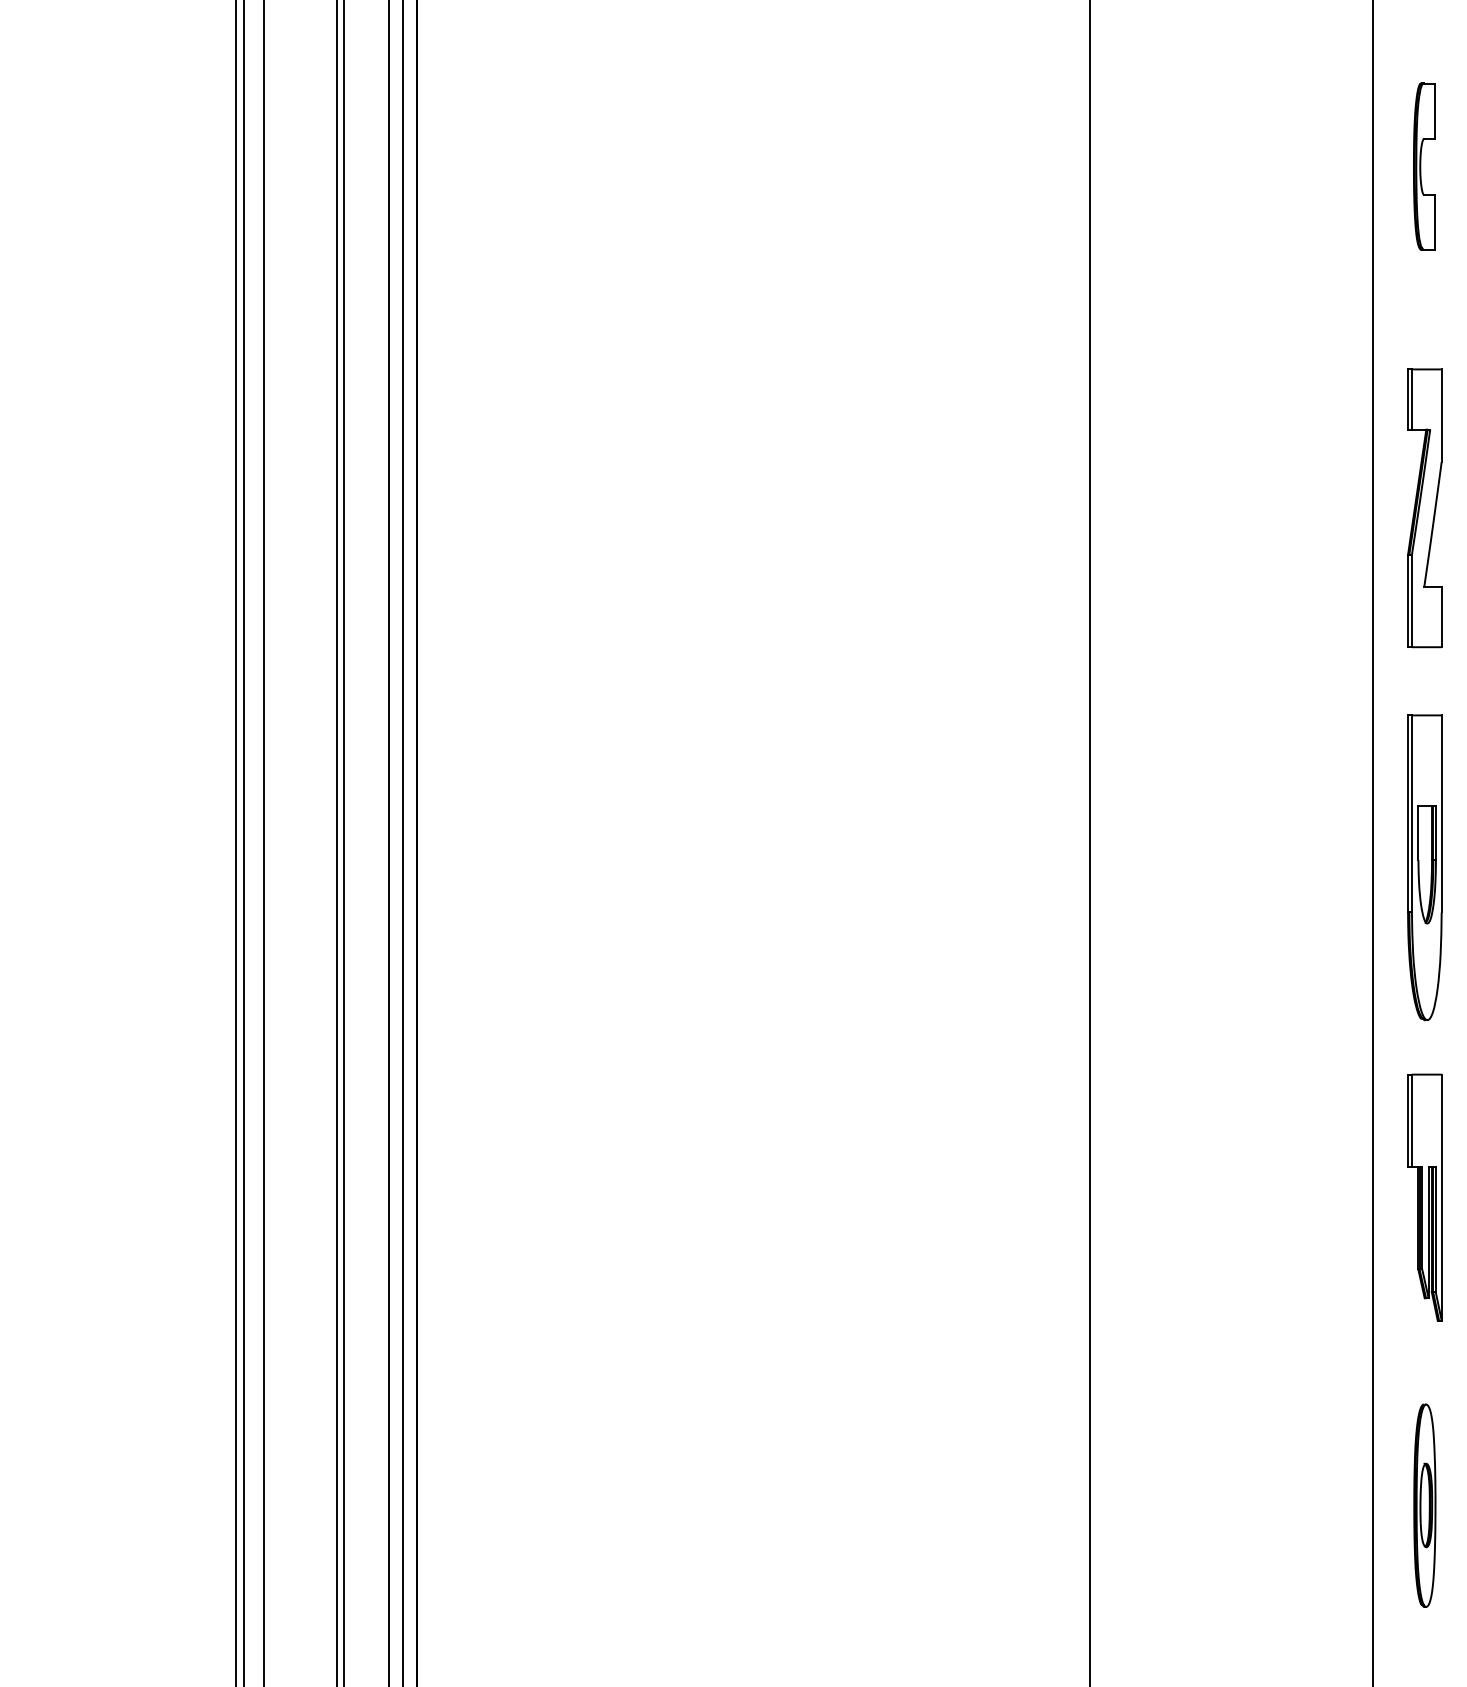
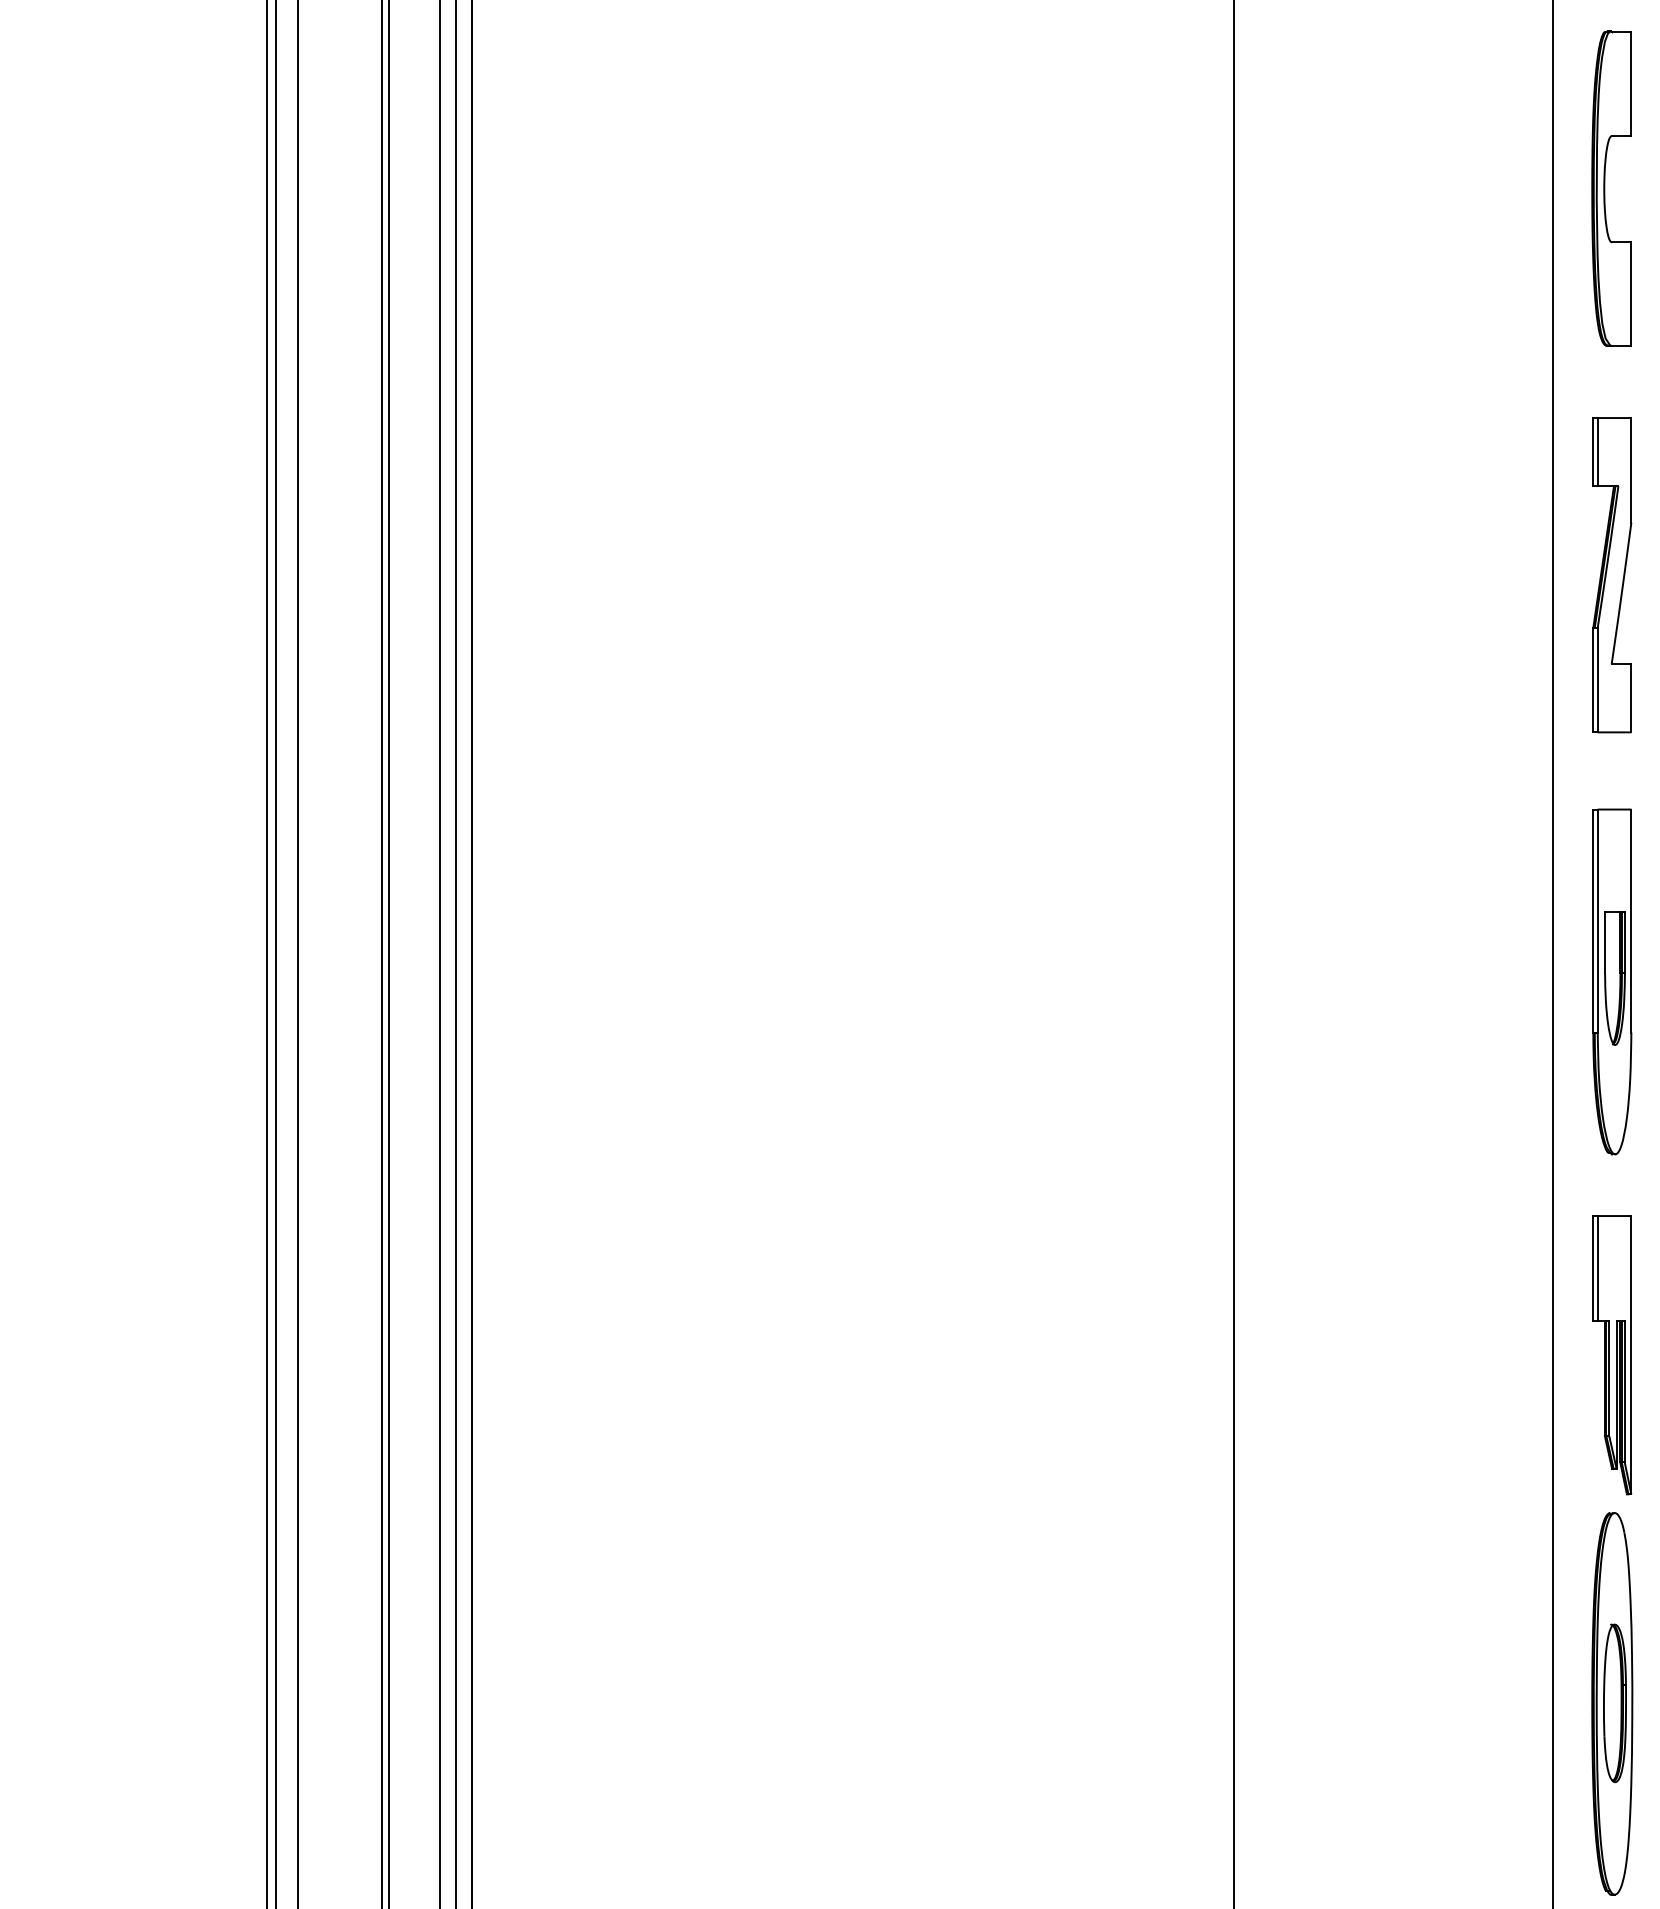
part: (1424, 166) -> (1611, 188), size x1.67
part: (1424, 1505) -> (1612, 1703), size x1.67

